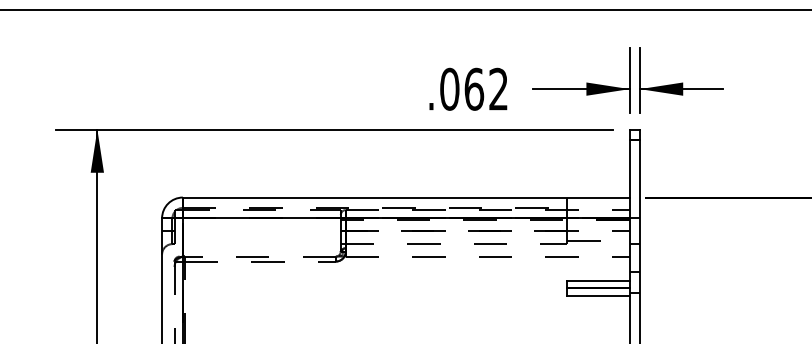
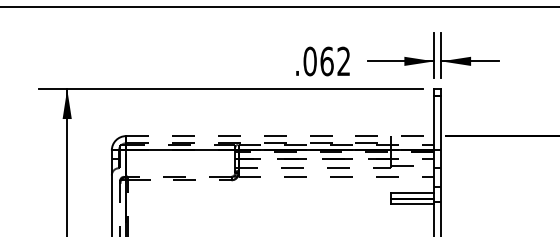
line: (406, 198) -> (280, 136), solid -> dashed

